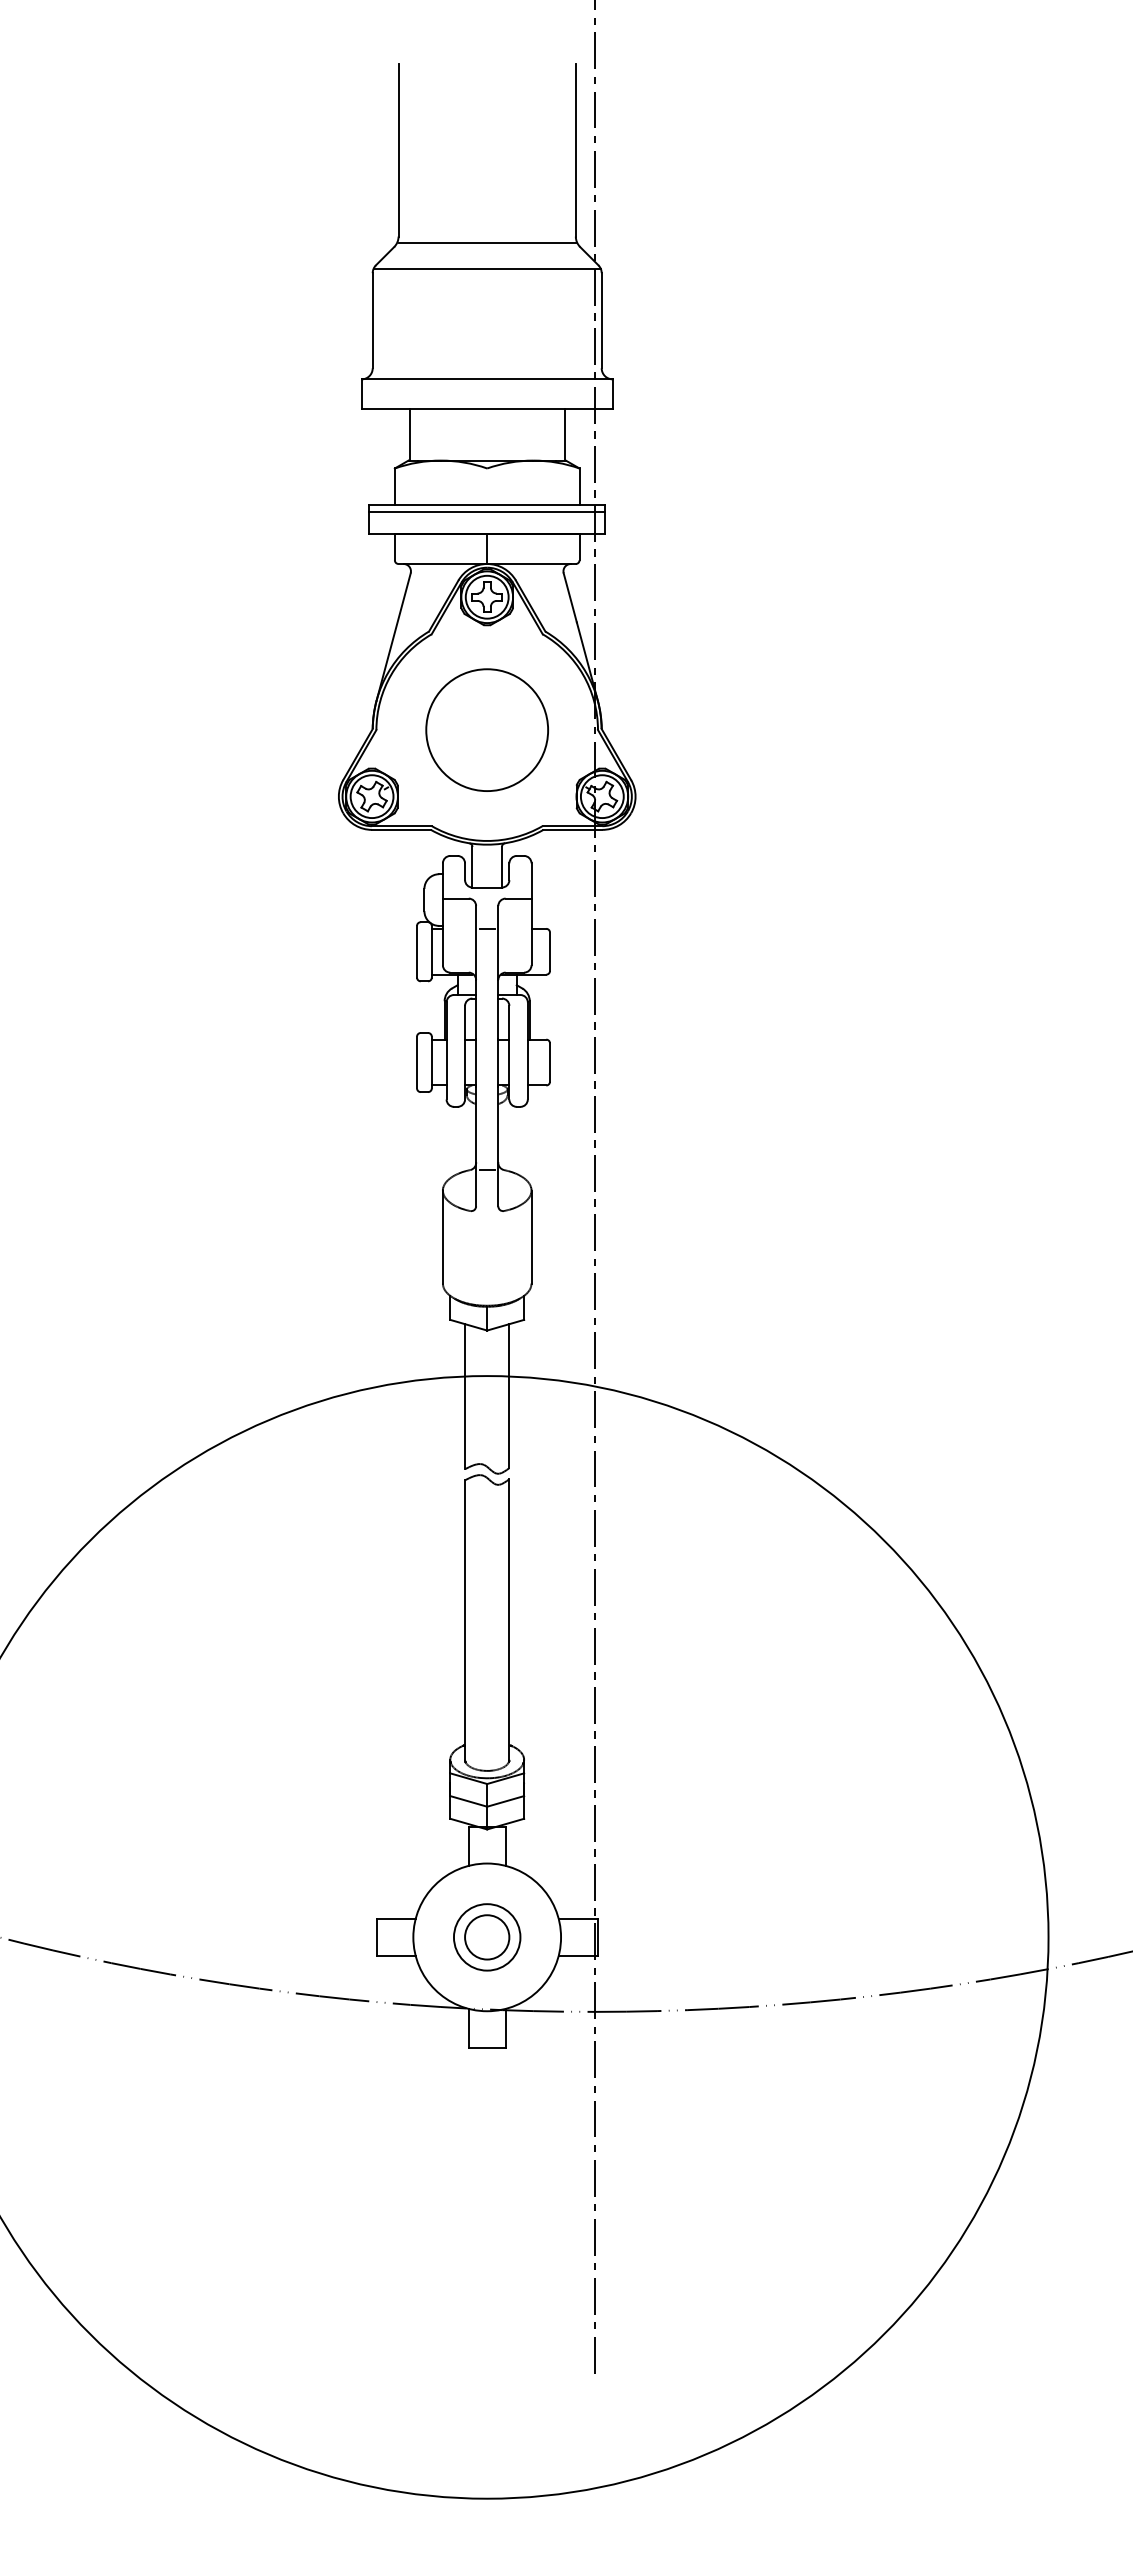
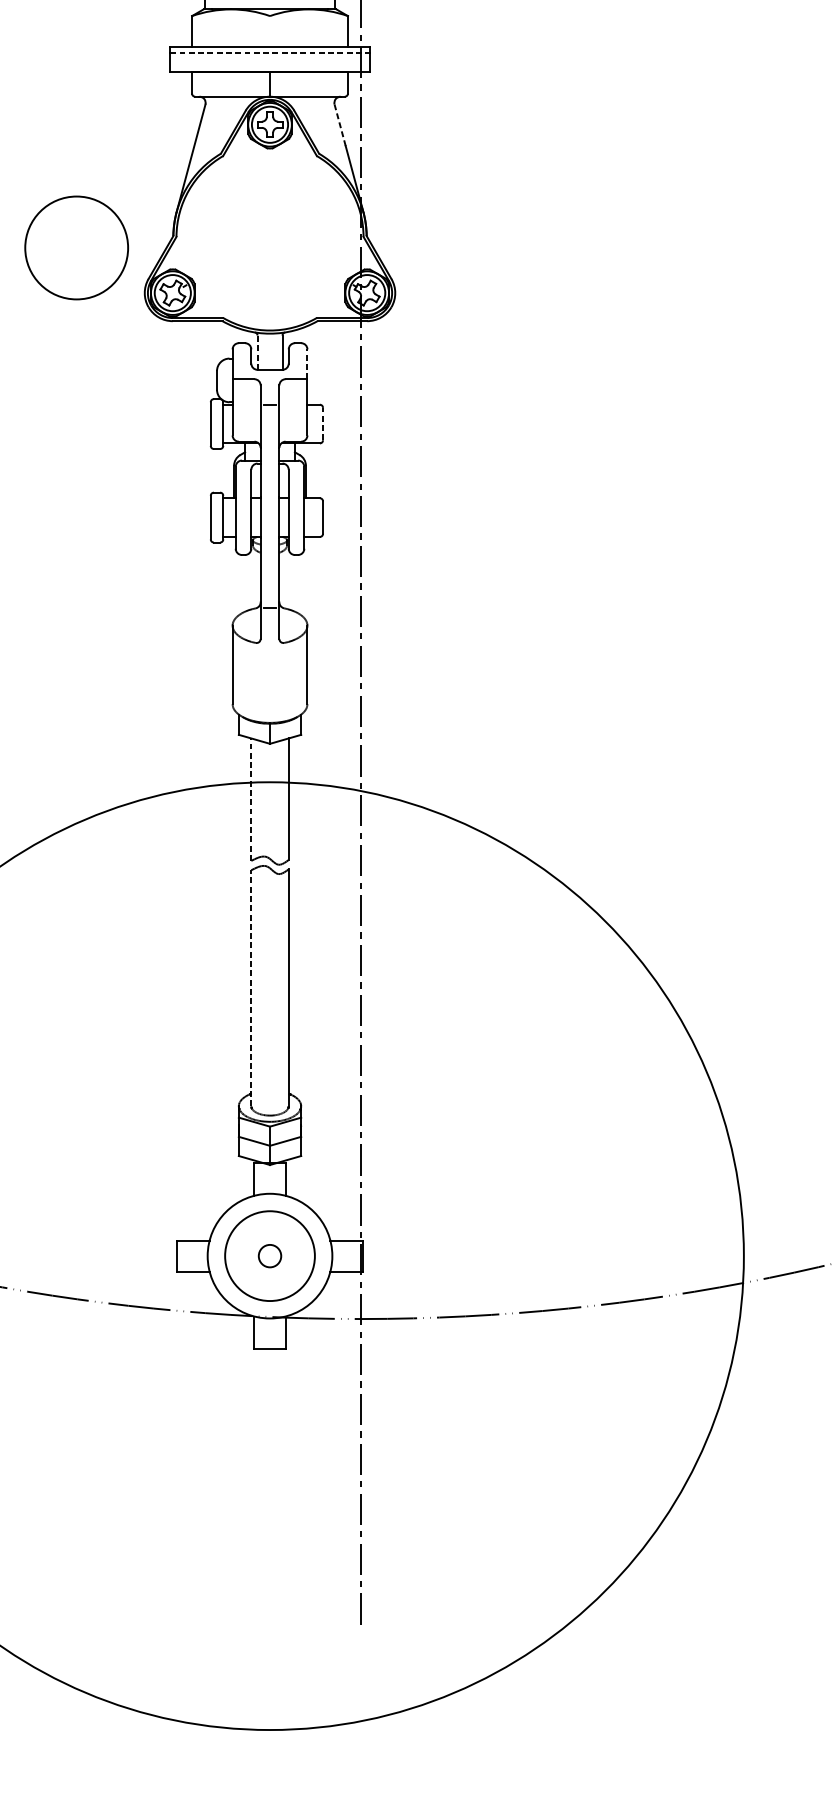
line: (487, 512) -> (270, 53), solid -> dashed
line: (570, 597) -> (340, 125), solid -> dashed
circle: (486, 729) -> (76, 247), moved
line: (472, 866) -> (257, 352), solid -> dashed
line: (531, 880) -> (307, 363), solid -> dashed
line: (549, 951) -> (322, 423), solid -> dashed
line: (465, 1396) -> (251, 799), solid -> dashed
line: (465, 1620) -> (251, 988), solid -> dashed
circle: (486, 1937) -> (269, 1256), size x1.6
circle: (487, 1937) -> (270, 1256), size x0.6

